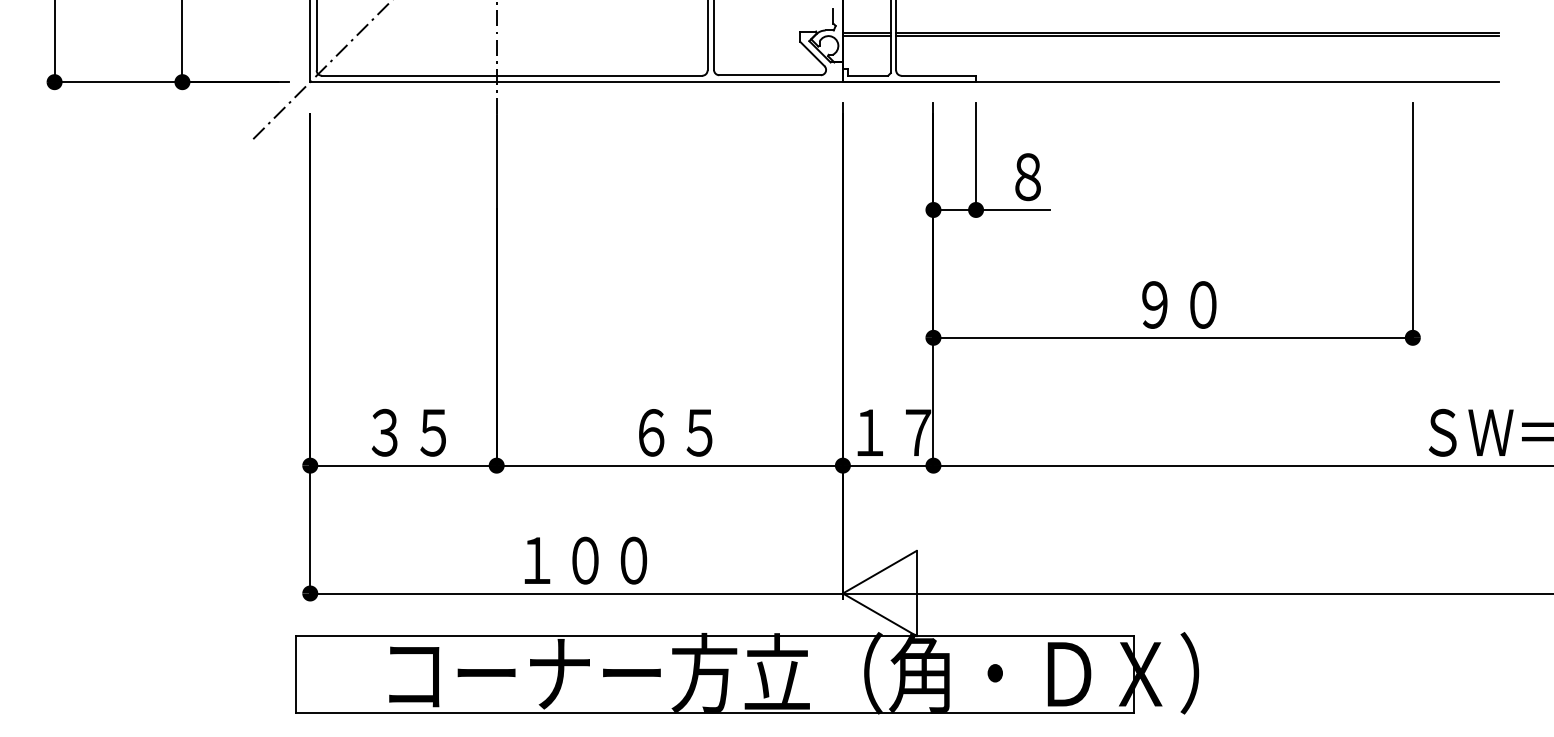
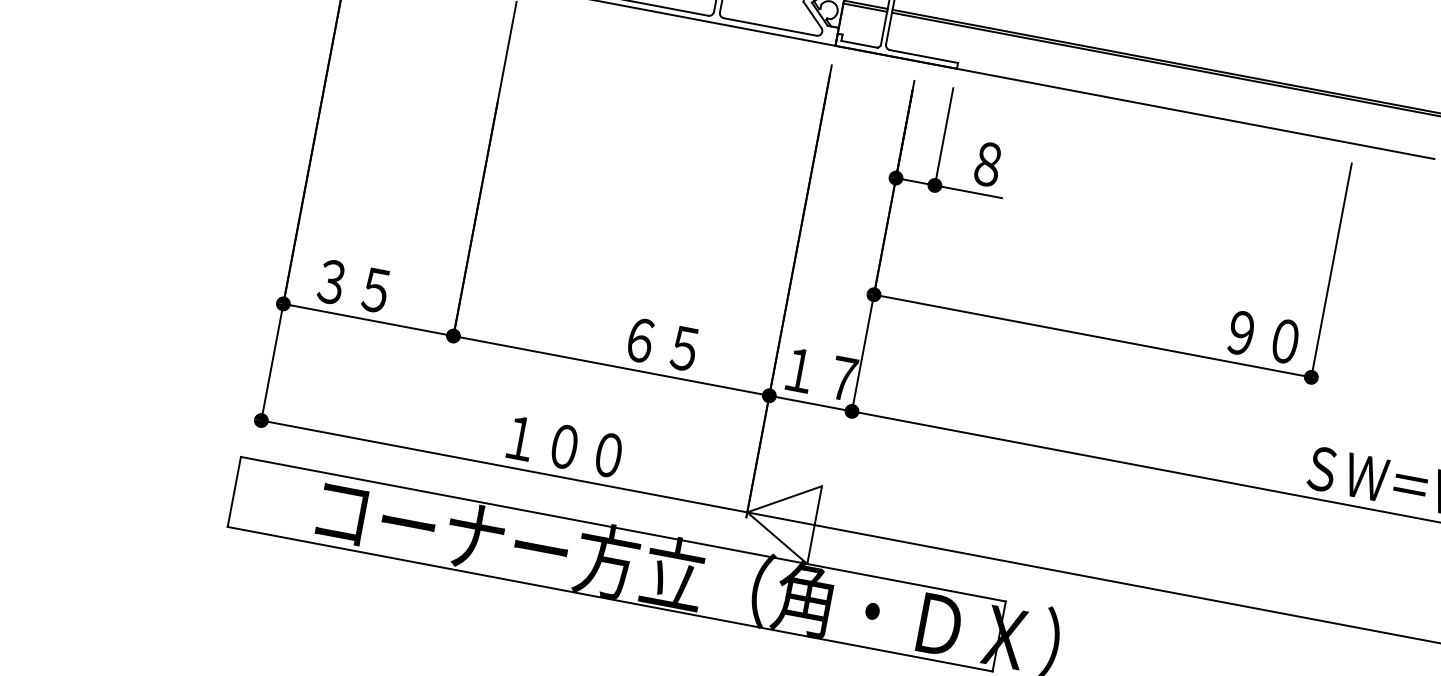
text: (1179, 304) -> (1263, 336), moved
text: (408, 432) -> (353, 285), moved
text: (675, 432) -> (662, 344), moved
text: (585, 560) -> (564, 446), moved

